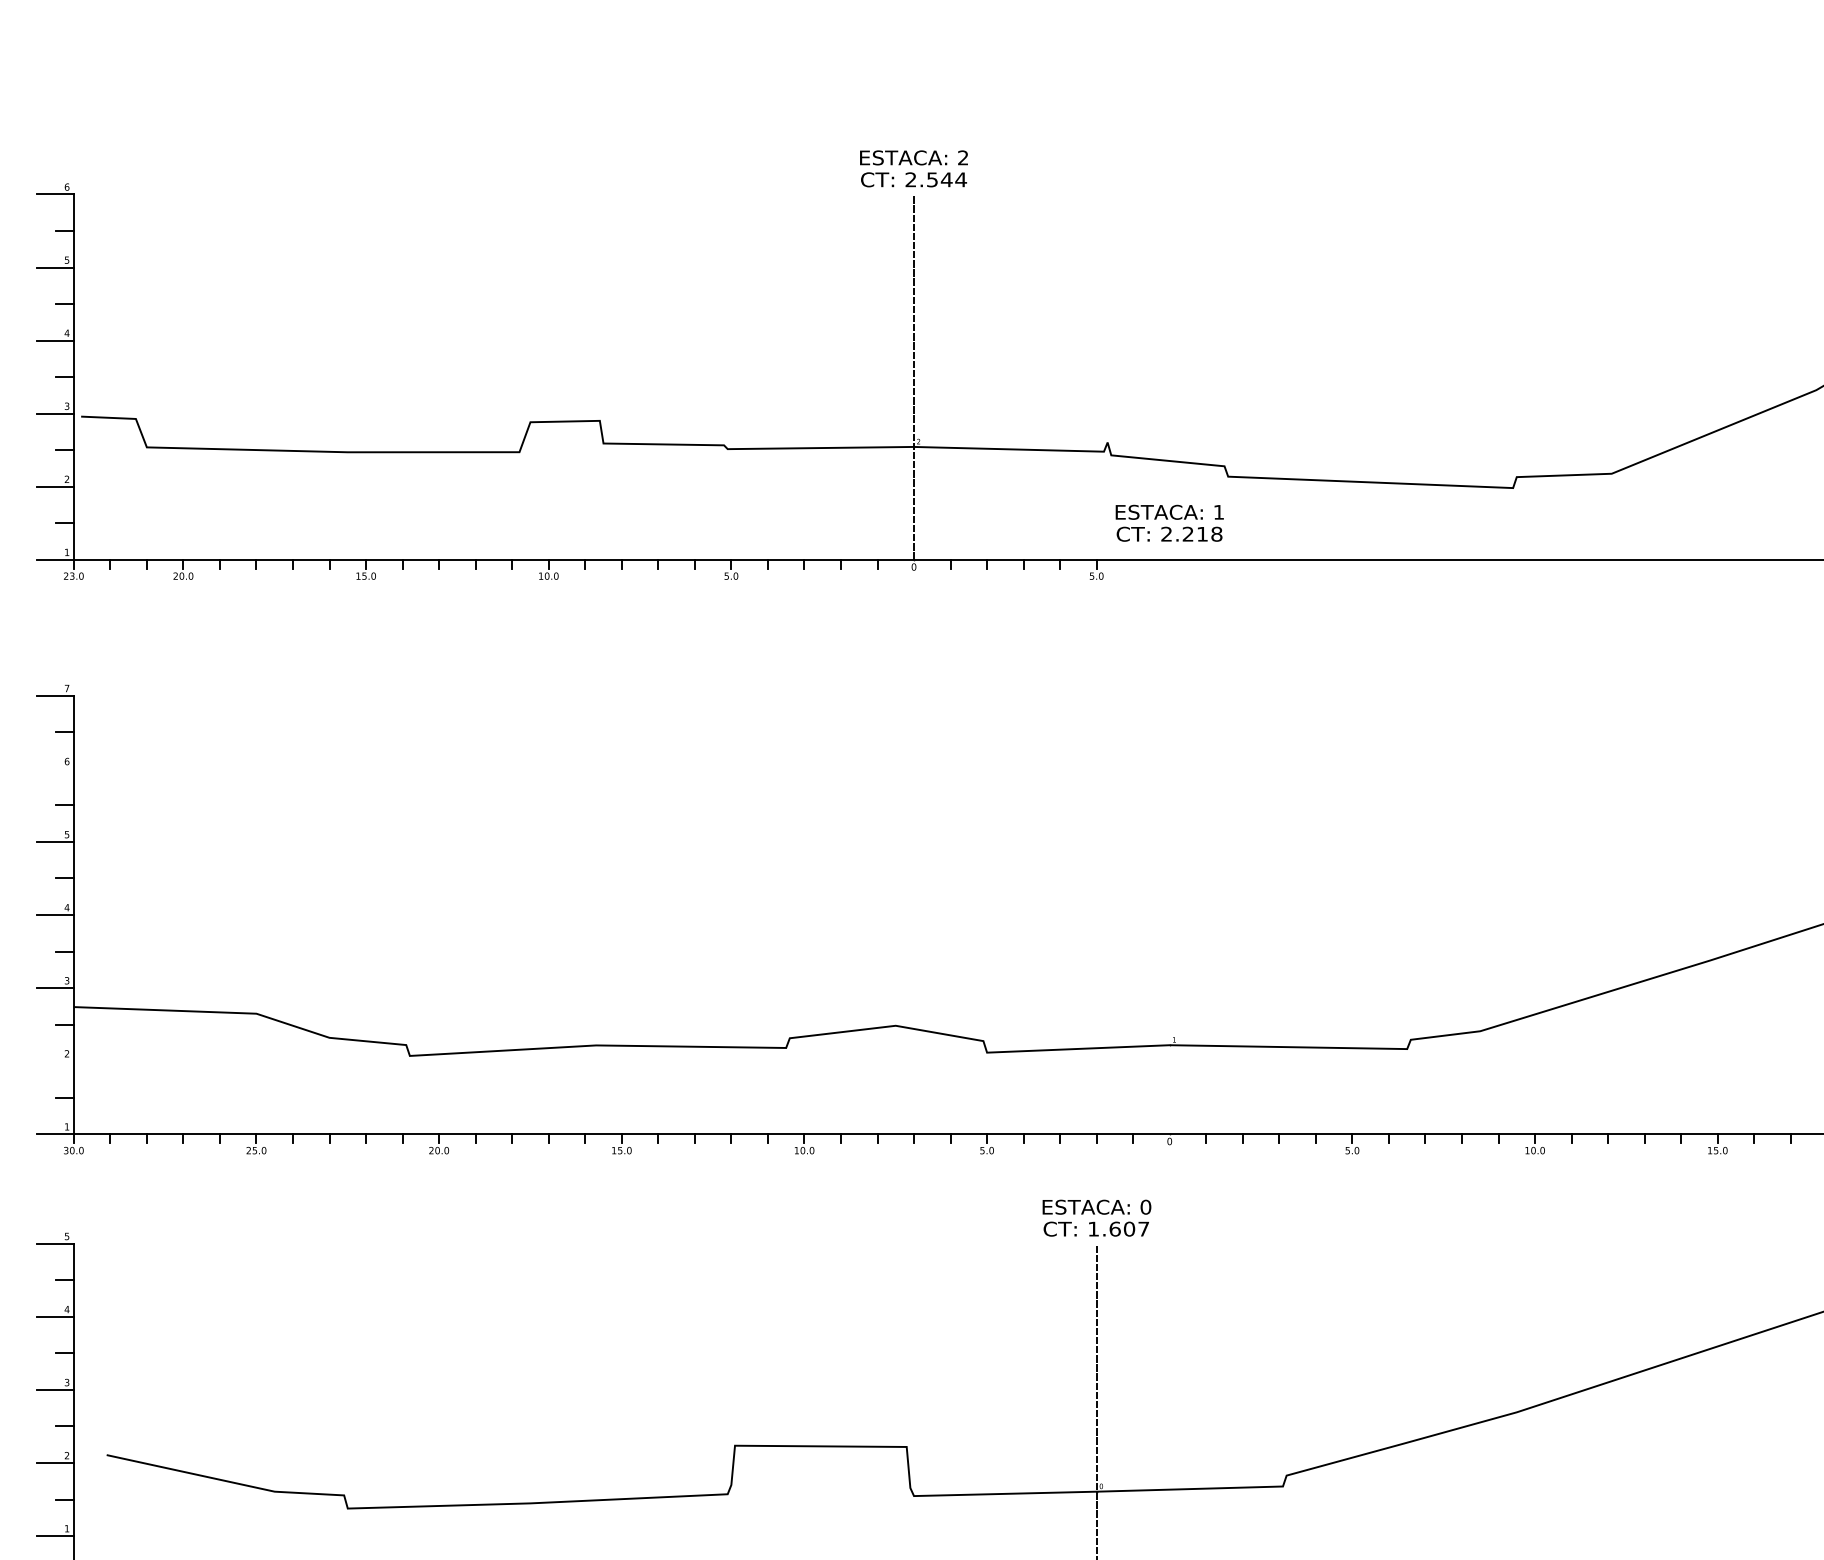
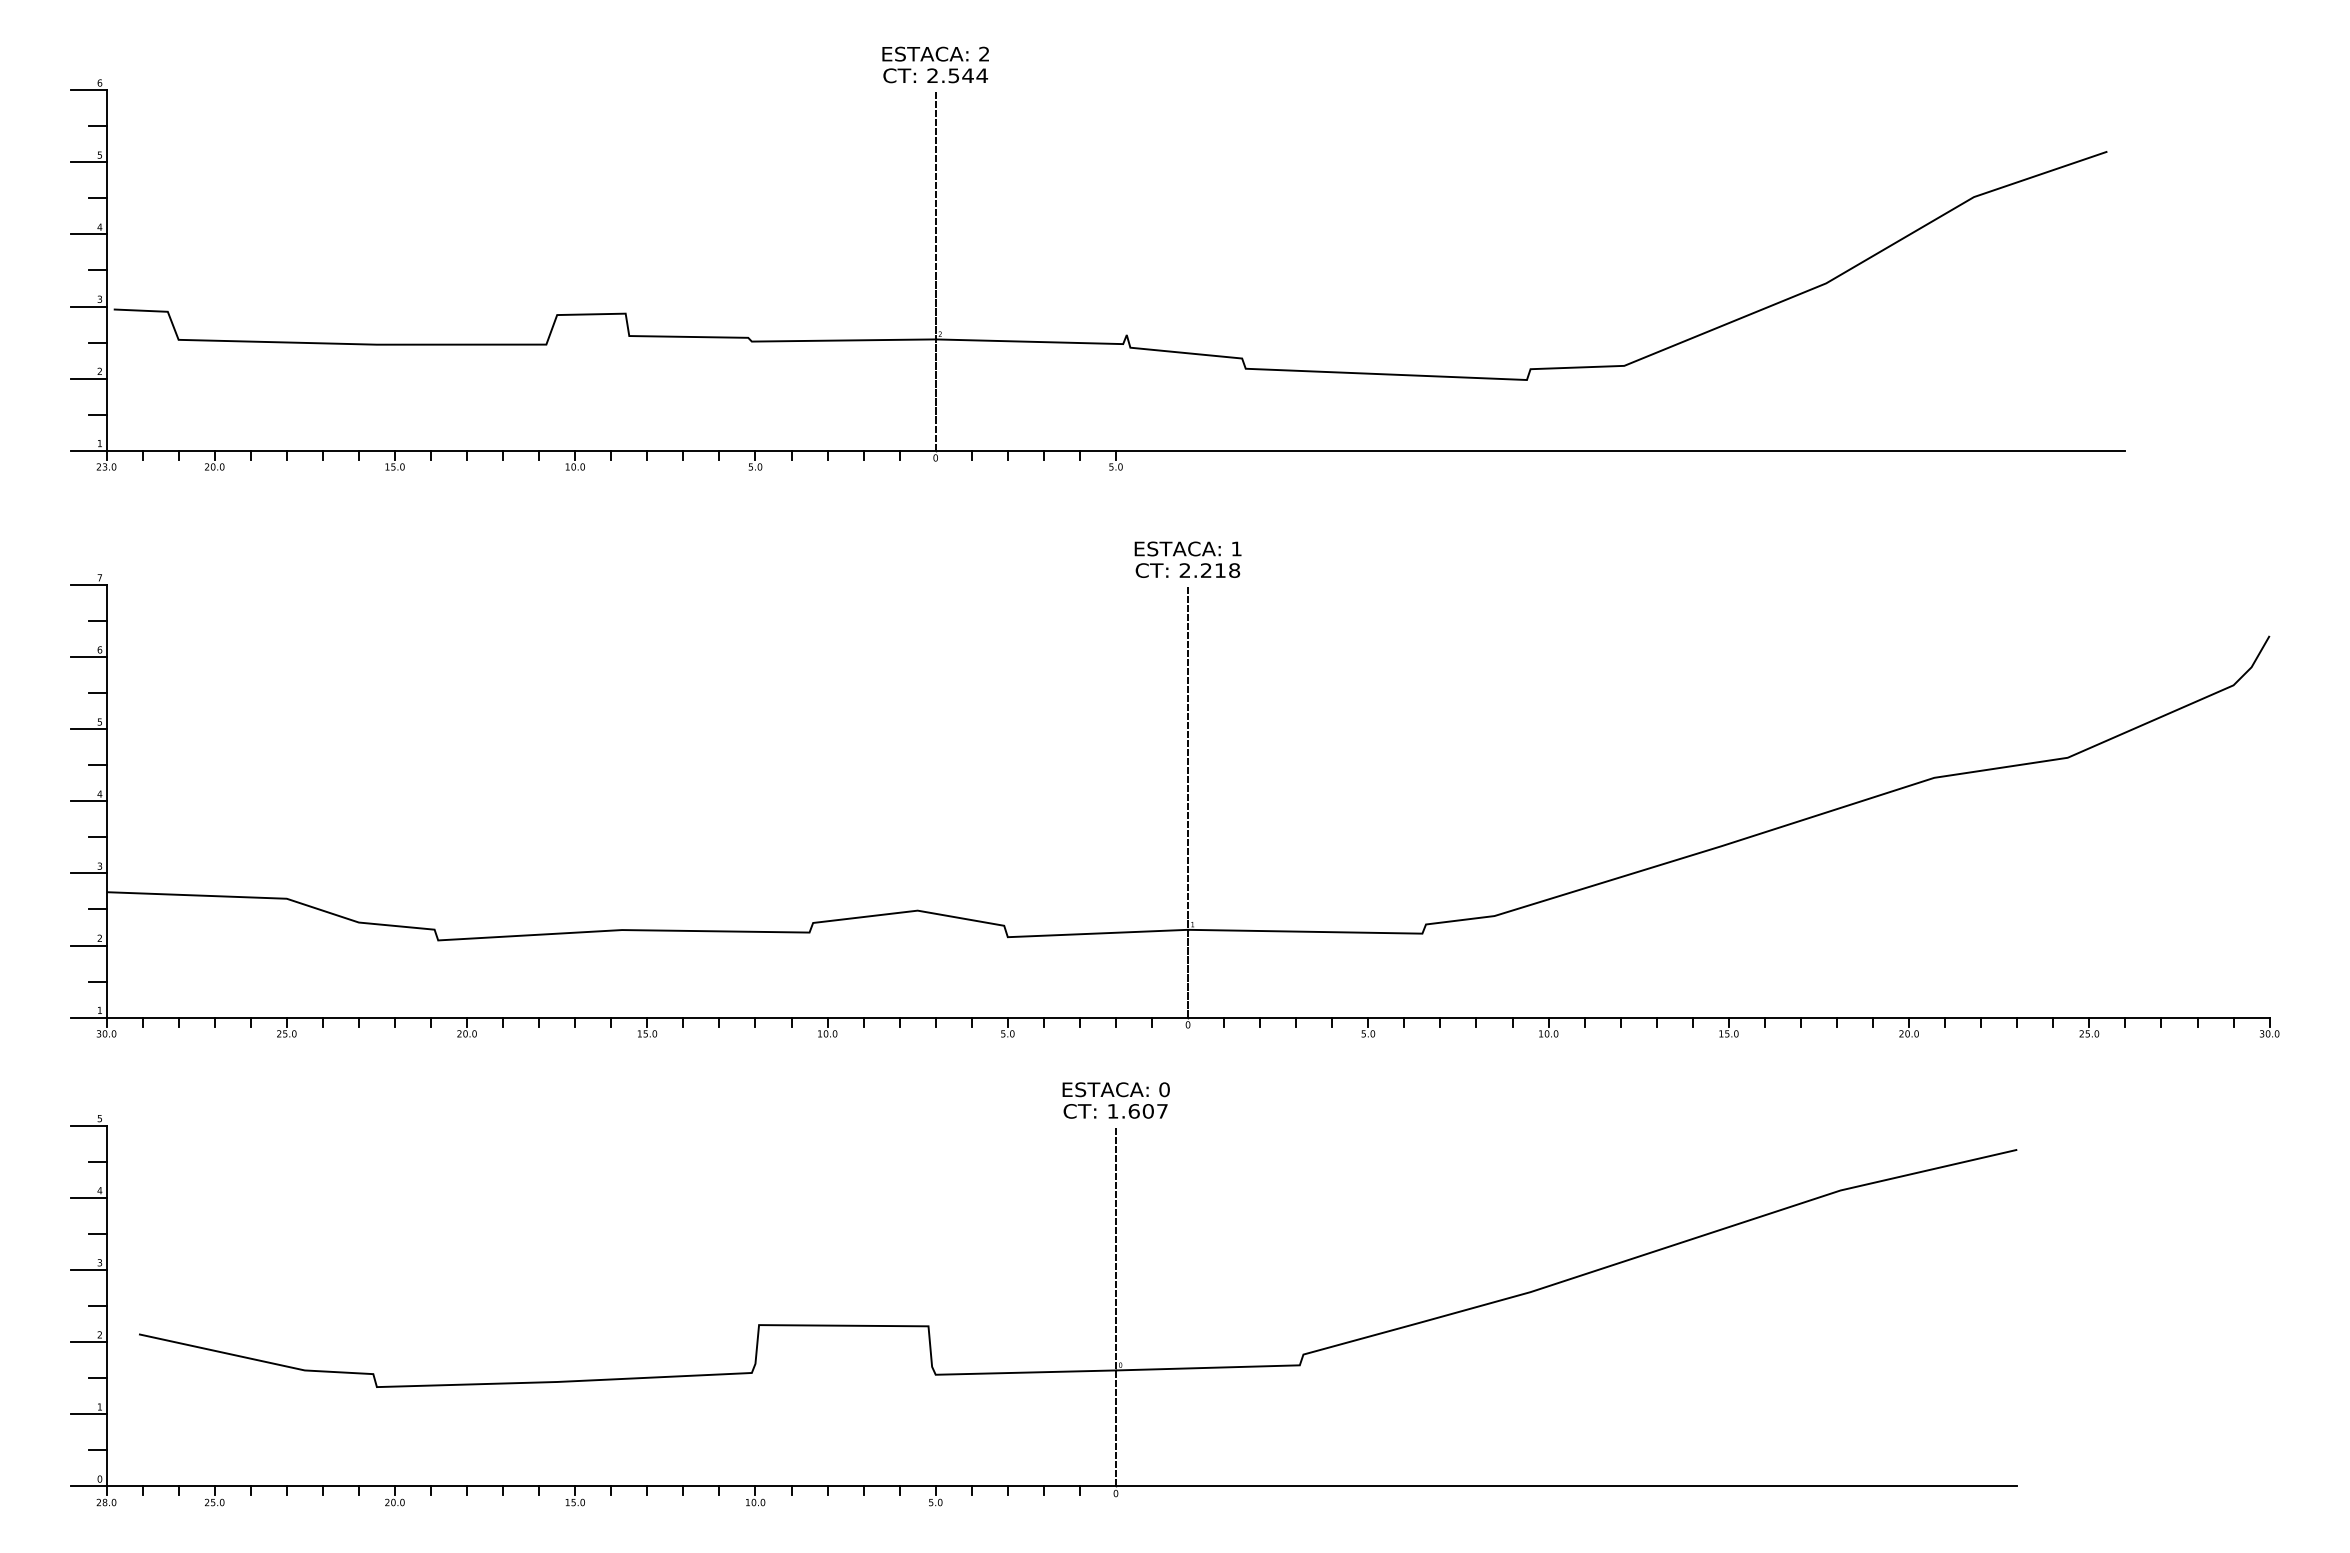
text: (1169, 523) -> (1187, 559), moved
line: (55, 769) -> (88, 657), added
line: (1170, 915) -> (1188, 801), added
line: (55, 1061) -> (88, 945), added

